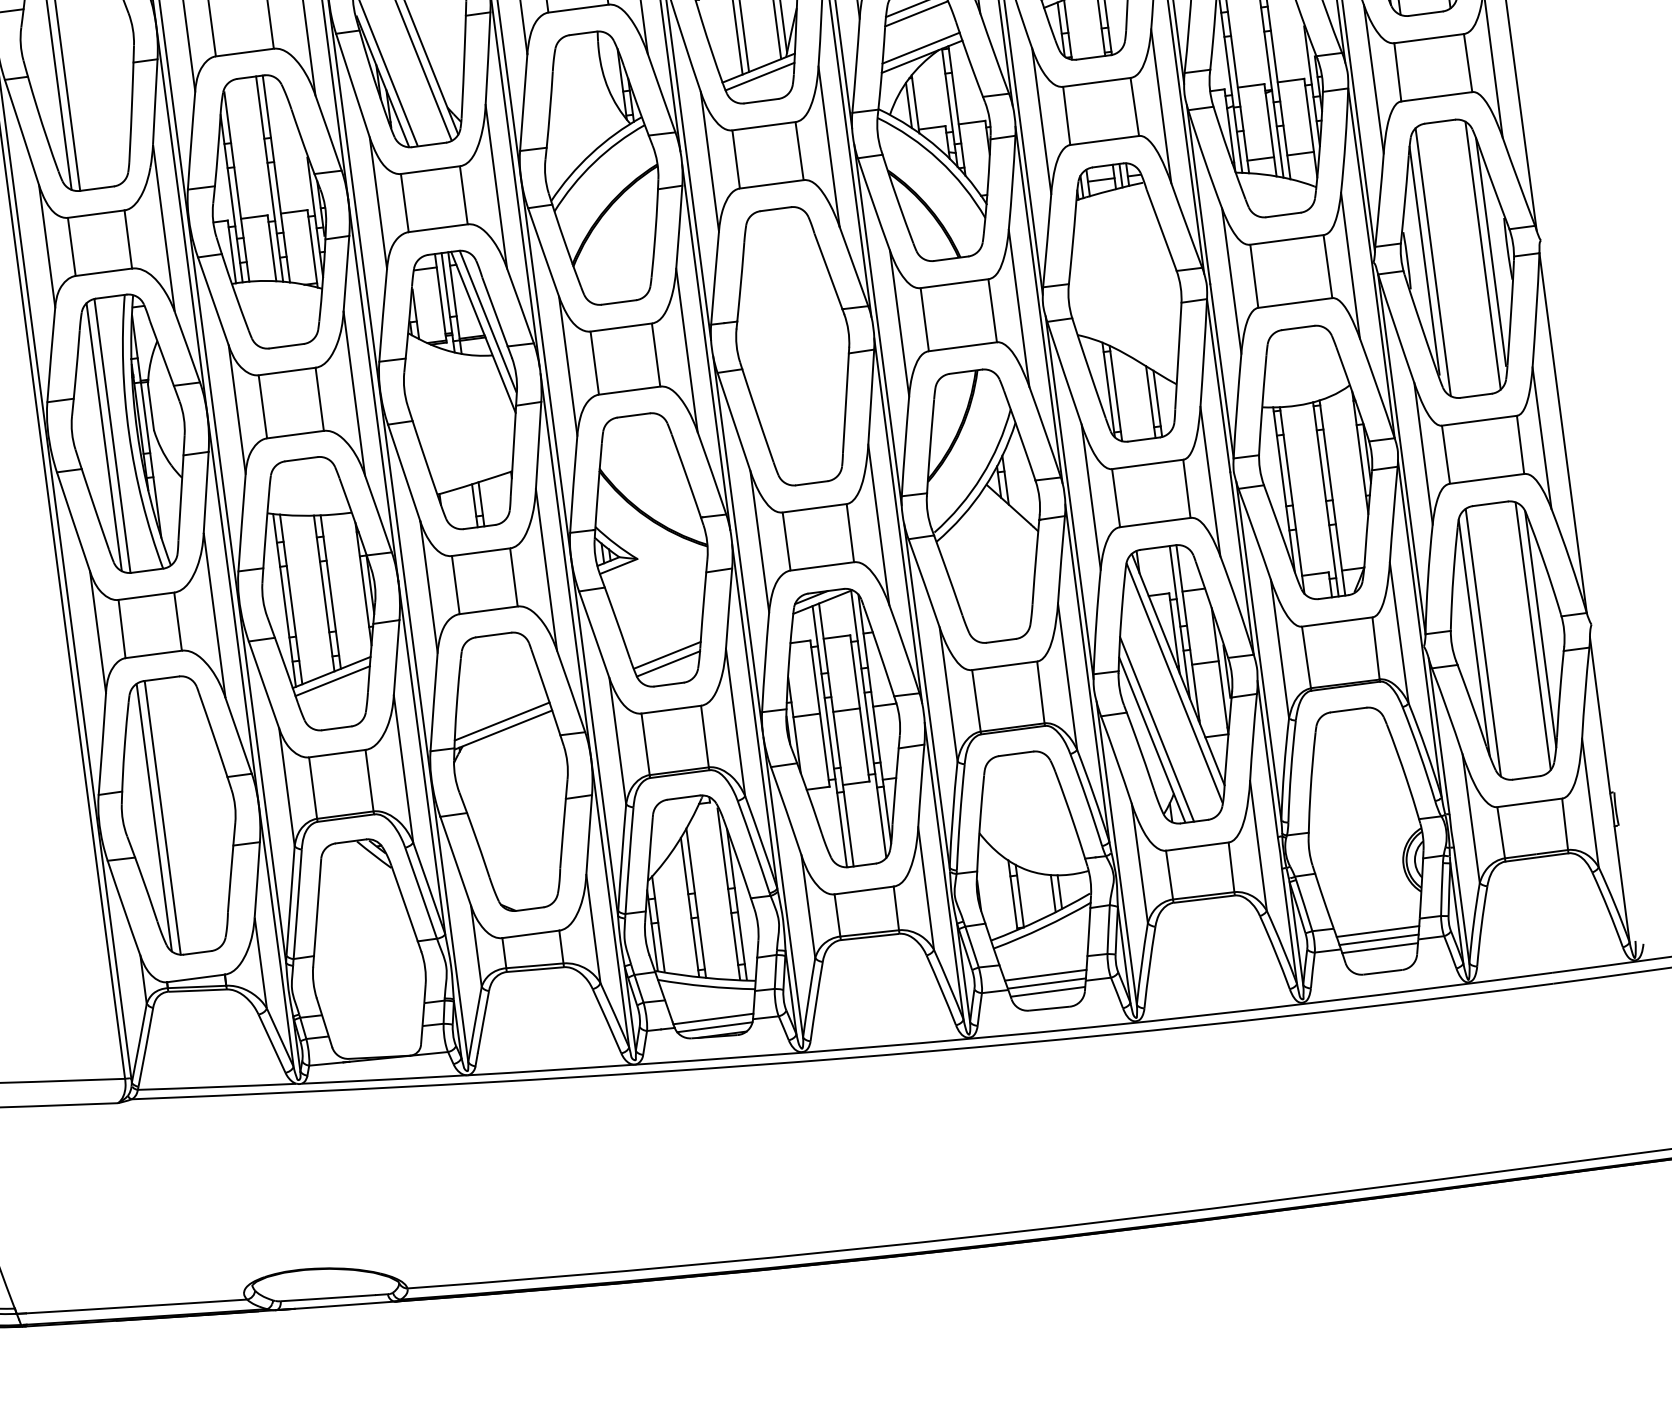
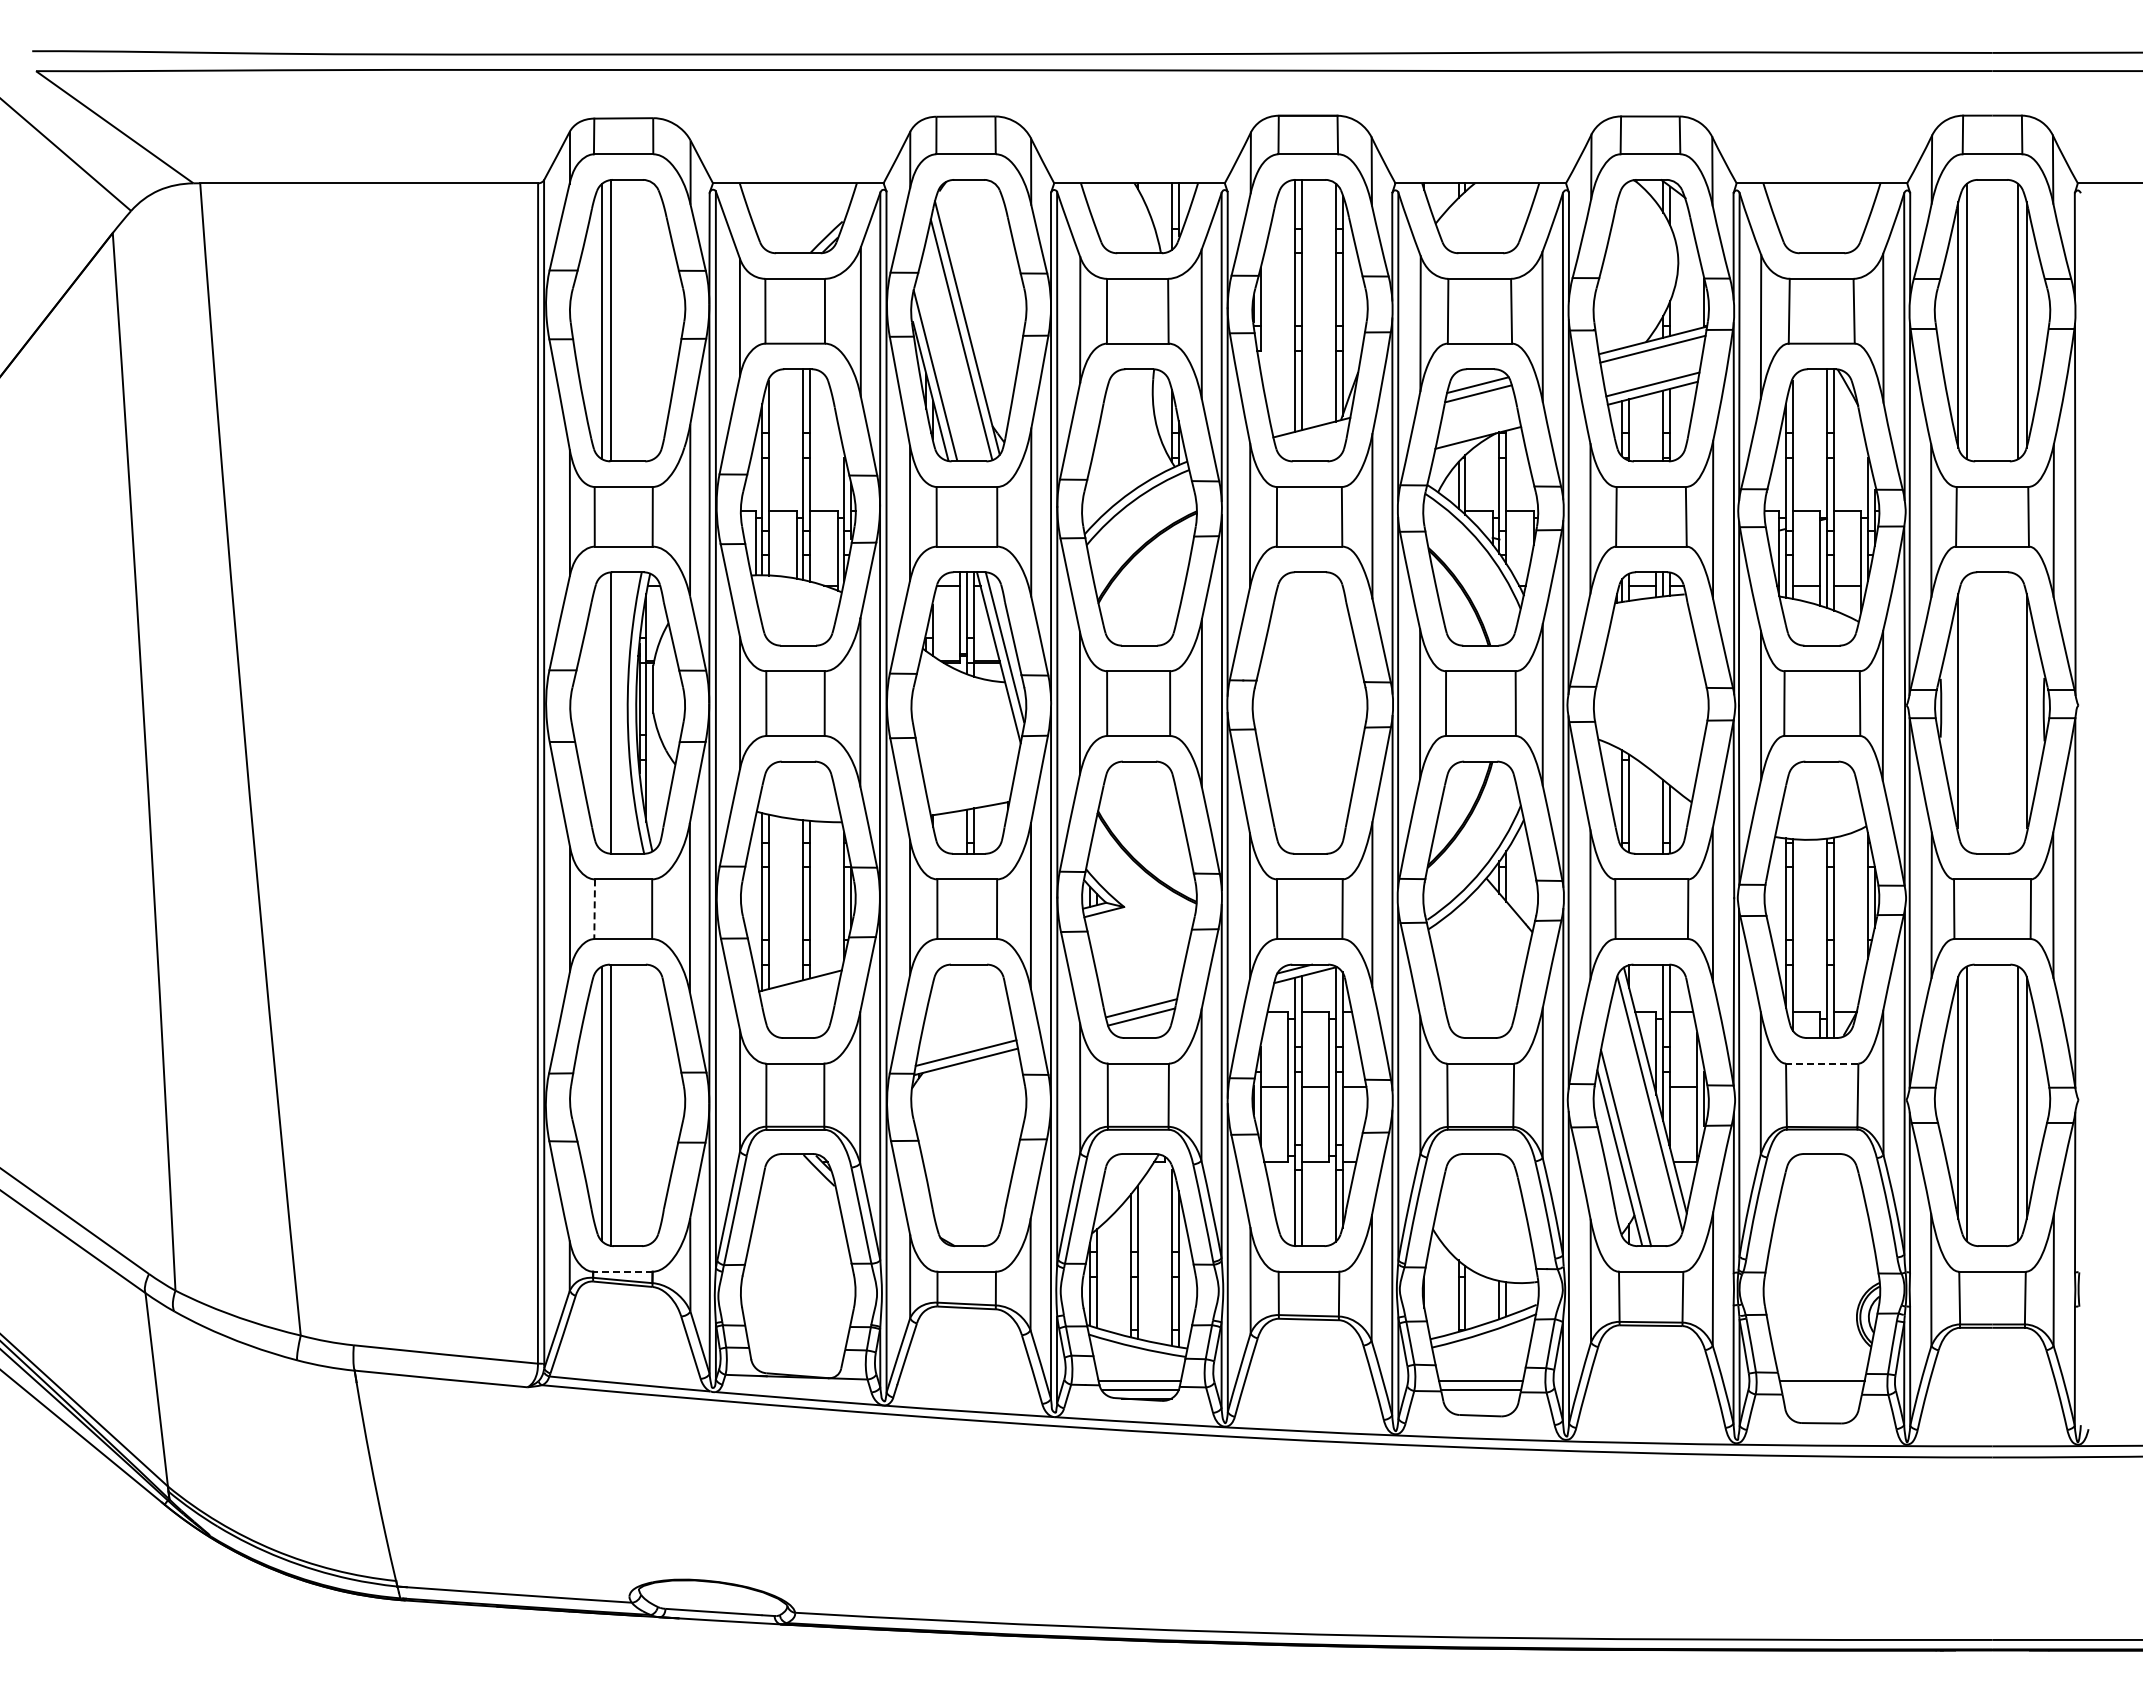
line: (921, 47) -> (1478, 428), removed
line: (759, 76) -> (1311, 436), removed
line: (1483, 254) -> (2018, 712), removed
line: (1432, 261) -> (1966, 712), removed
line: (104, 436) -> (602, 712), removed
line: (1336, 621) -> (1821, 1063), solid -> dashed
line: (121, 629) -> (594, 909), solid -> dashed
line: (331, 680) -> (799, 989), removed
line: (1378, 939) -> (1821, 1389), removed
line: (1380, 948) -> (1822, 1398), removed
line: (195, 978) -> (622, 1271), solid -> dashed
line: (1047, 991) -> (1480, 1398), removed

